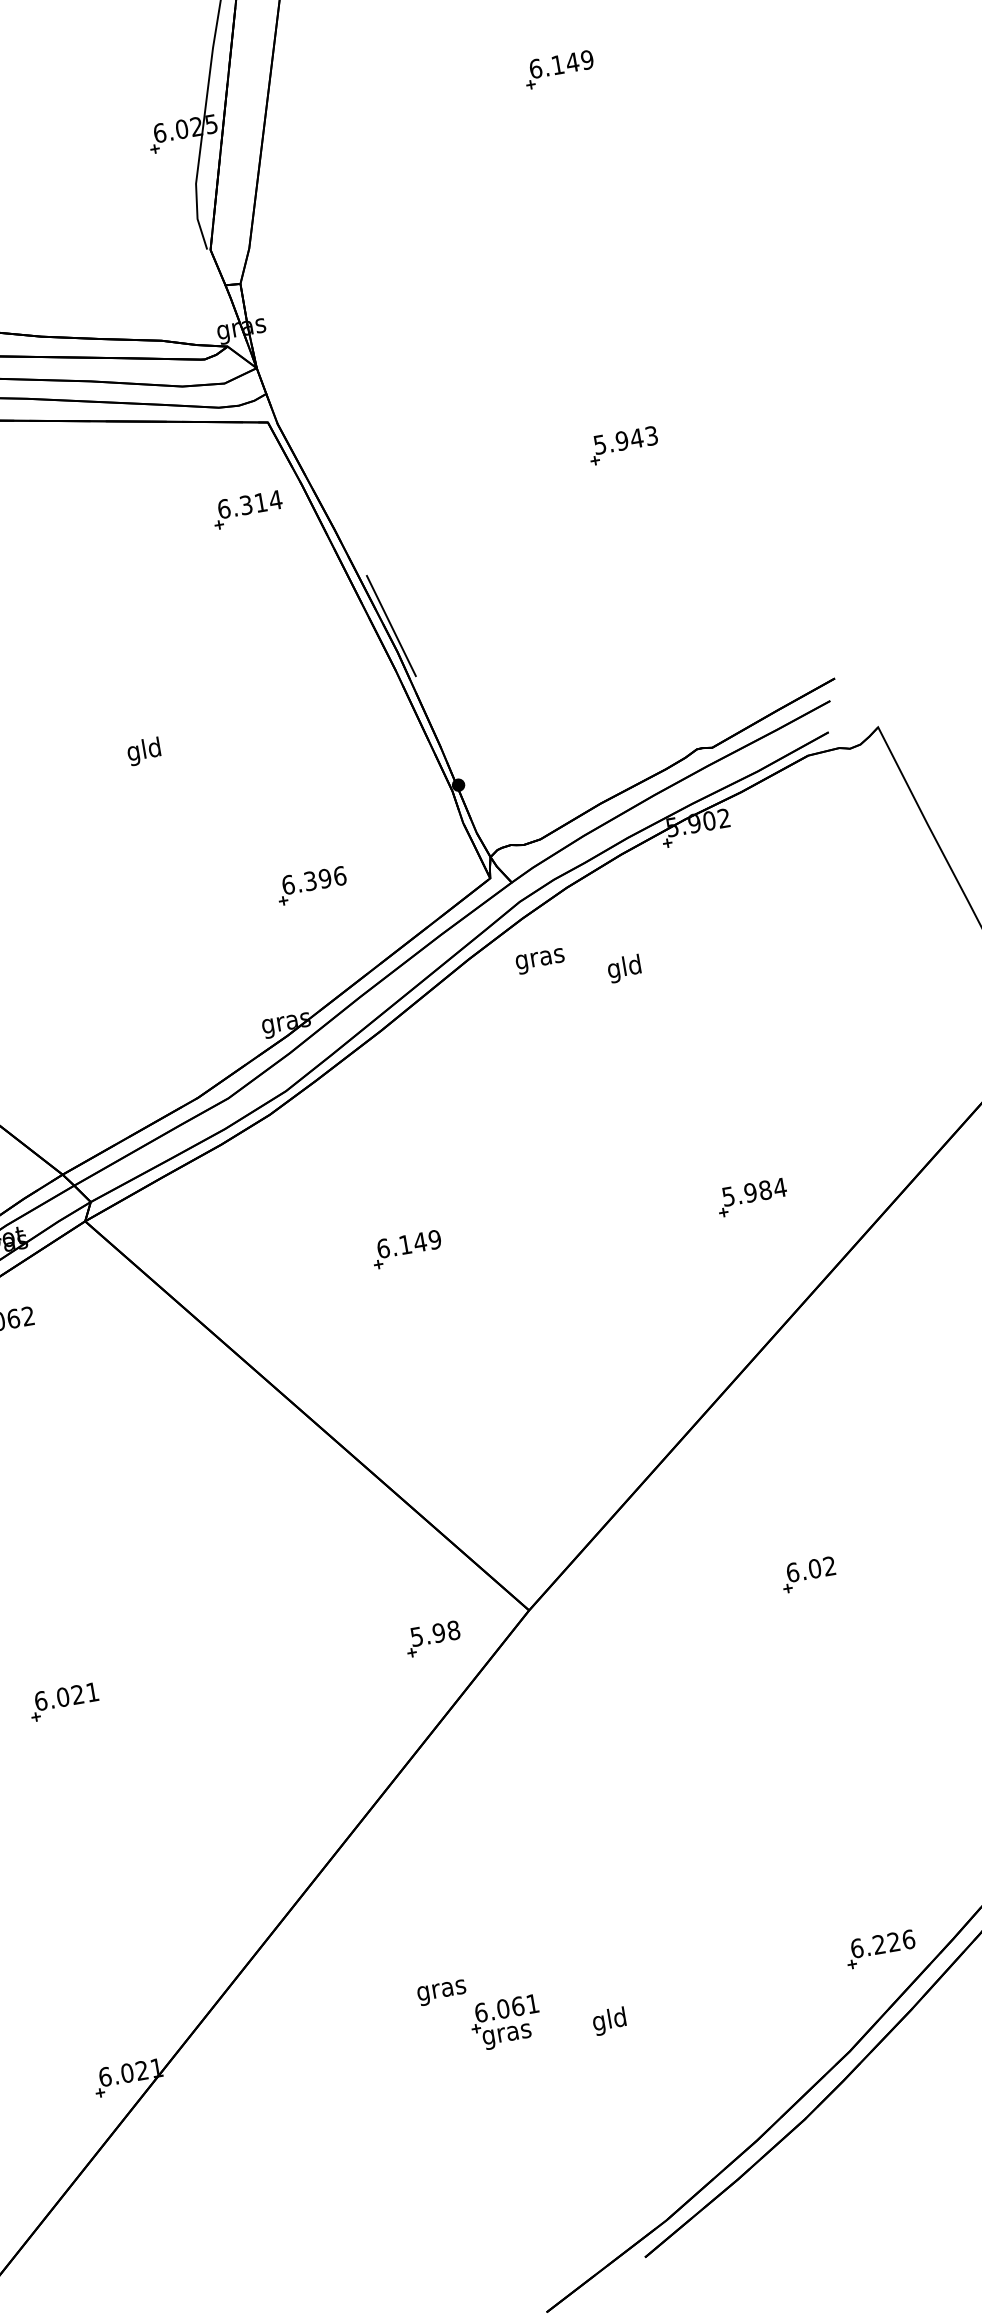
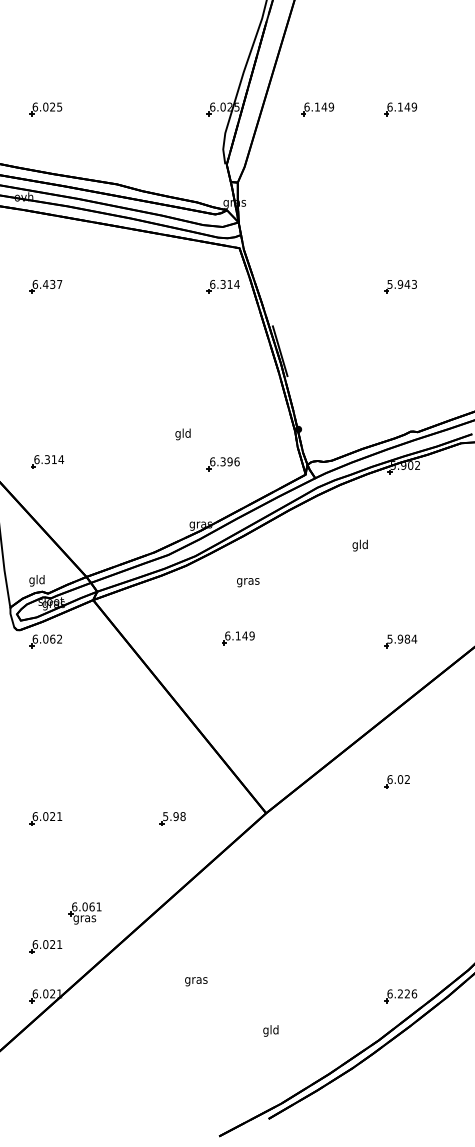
part: (382, 100) -> (317, 109), added
text: (143, 751) -> (182, 434), moved
text: (540, 961) -> (248, 582), moved
text: (622, 968) -> (359, 545), moved
part: (807, 1574) -> (396, 781), moved
part: (432, 1638) -> (172, 818), moved
part: (109, 1972) -> (45, 946), added
text: (608, 2020) -> (270, 1030), moved
part: (504, 2023) -> (84, 913), moved

